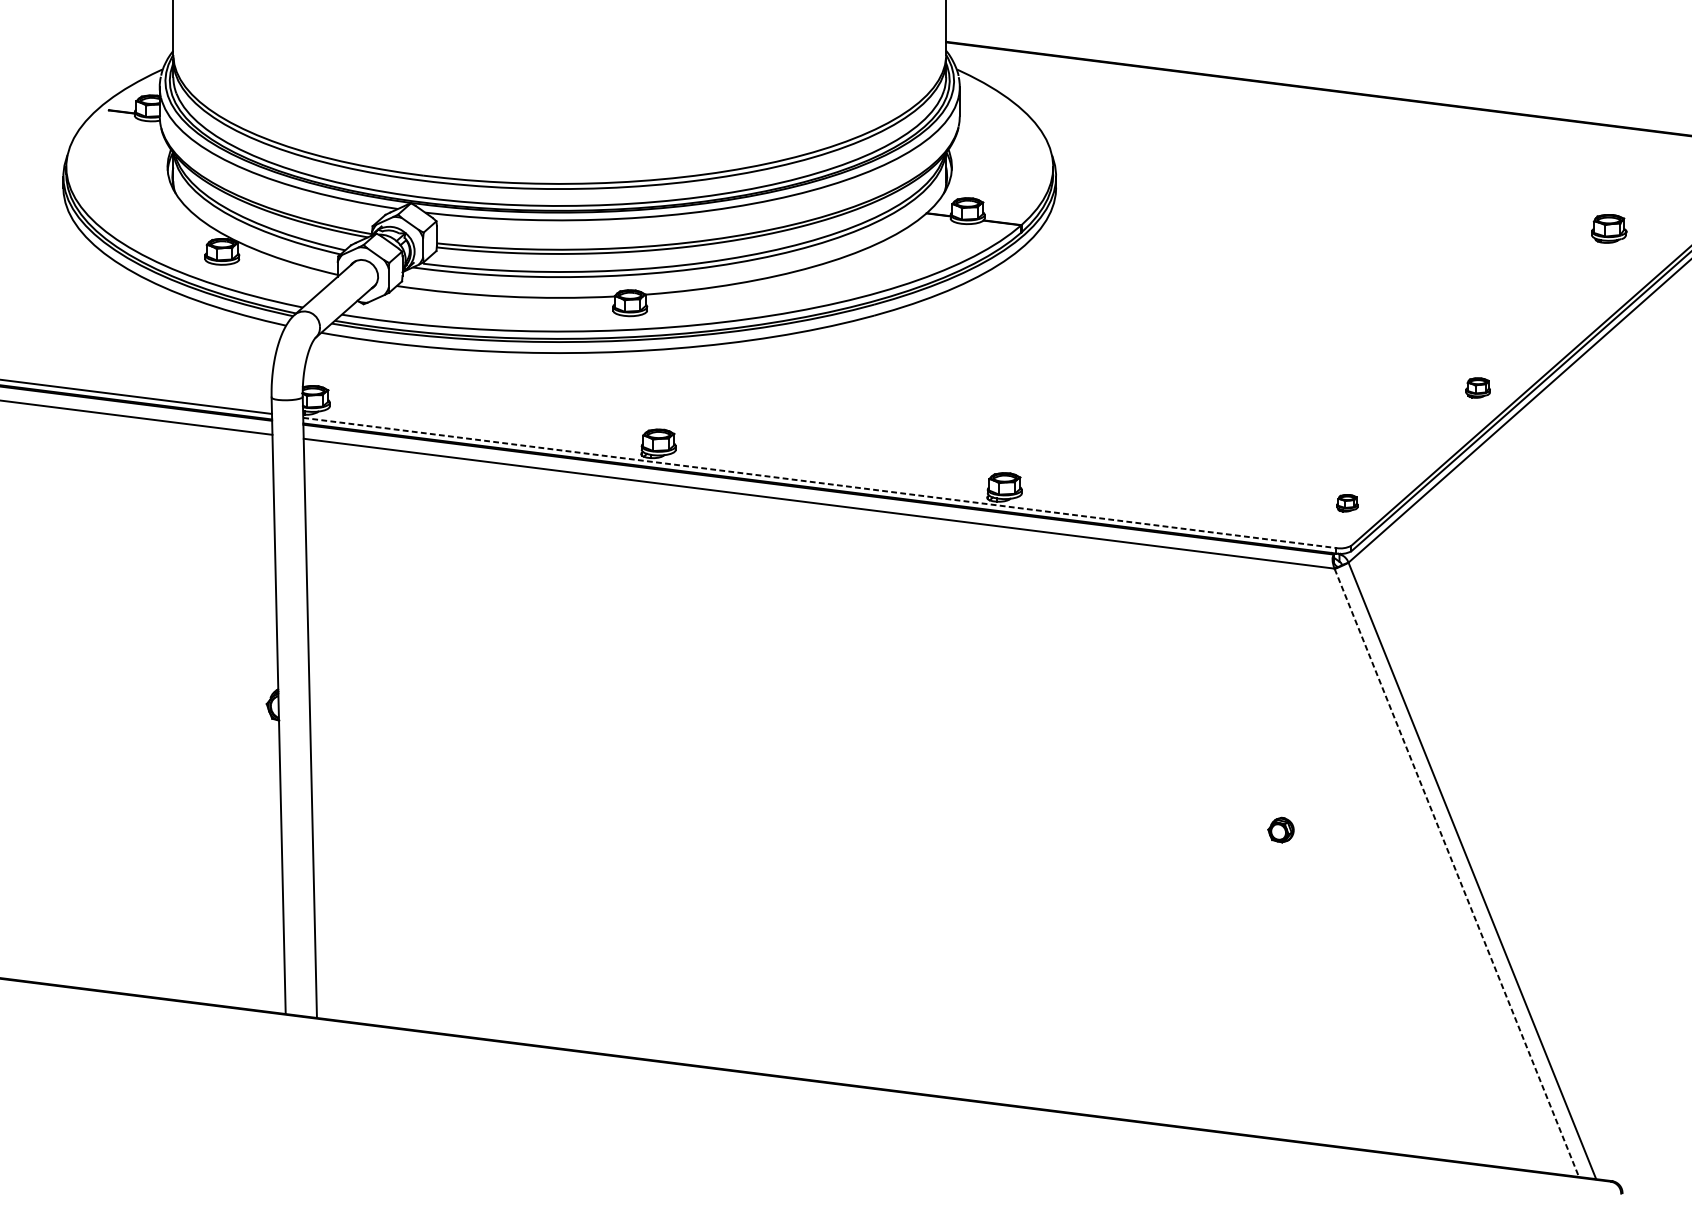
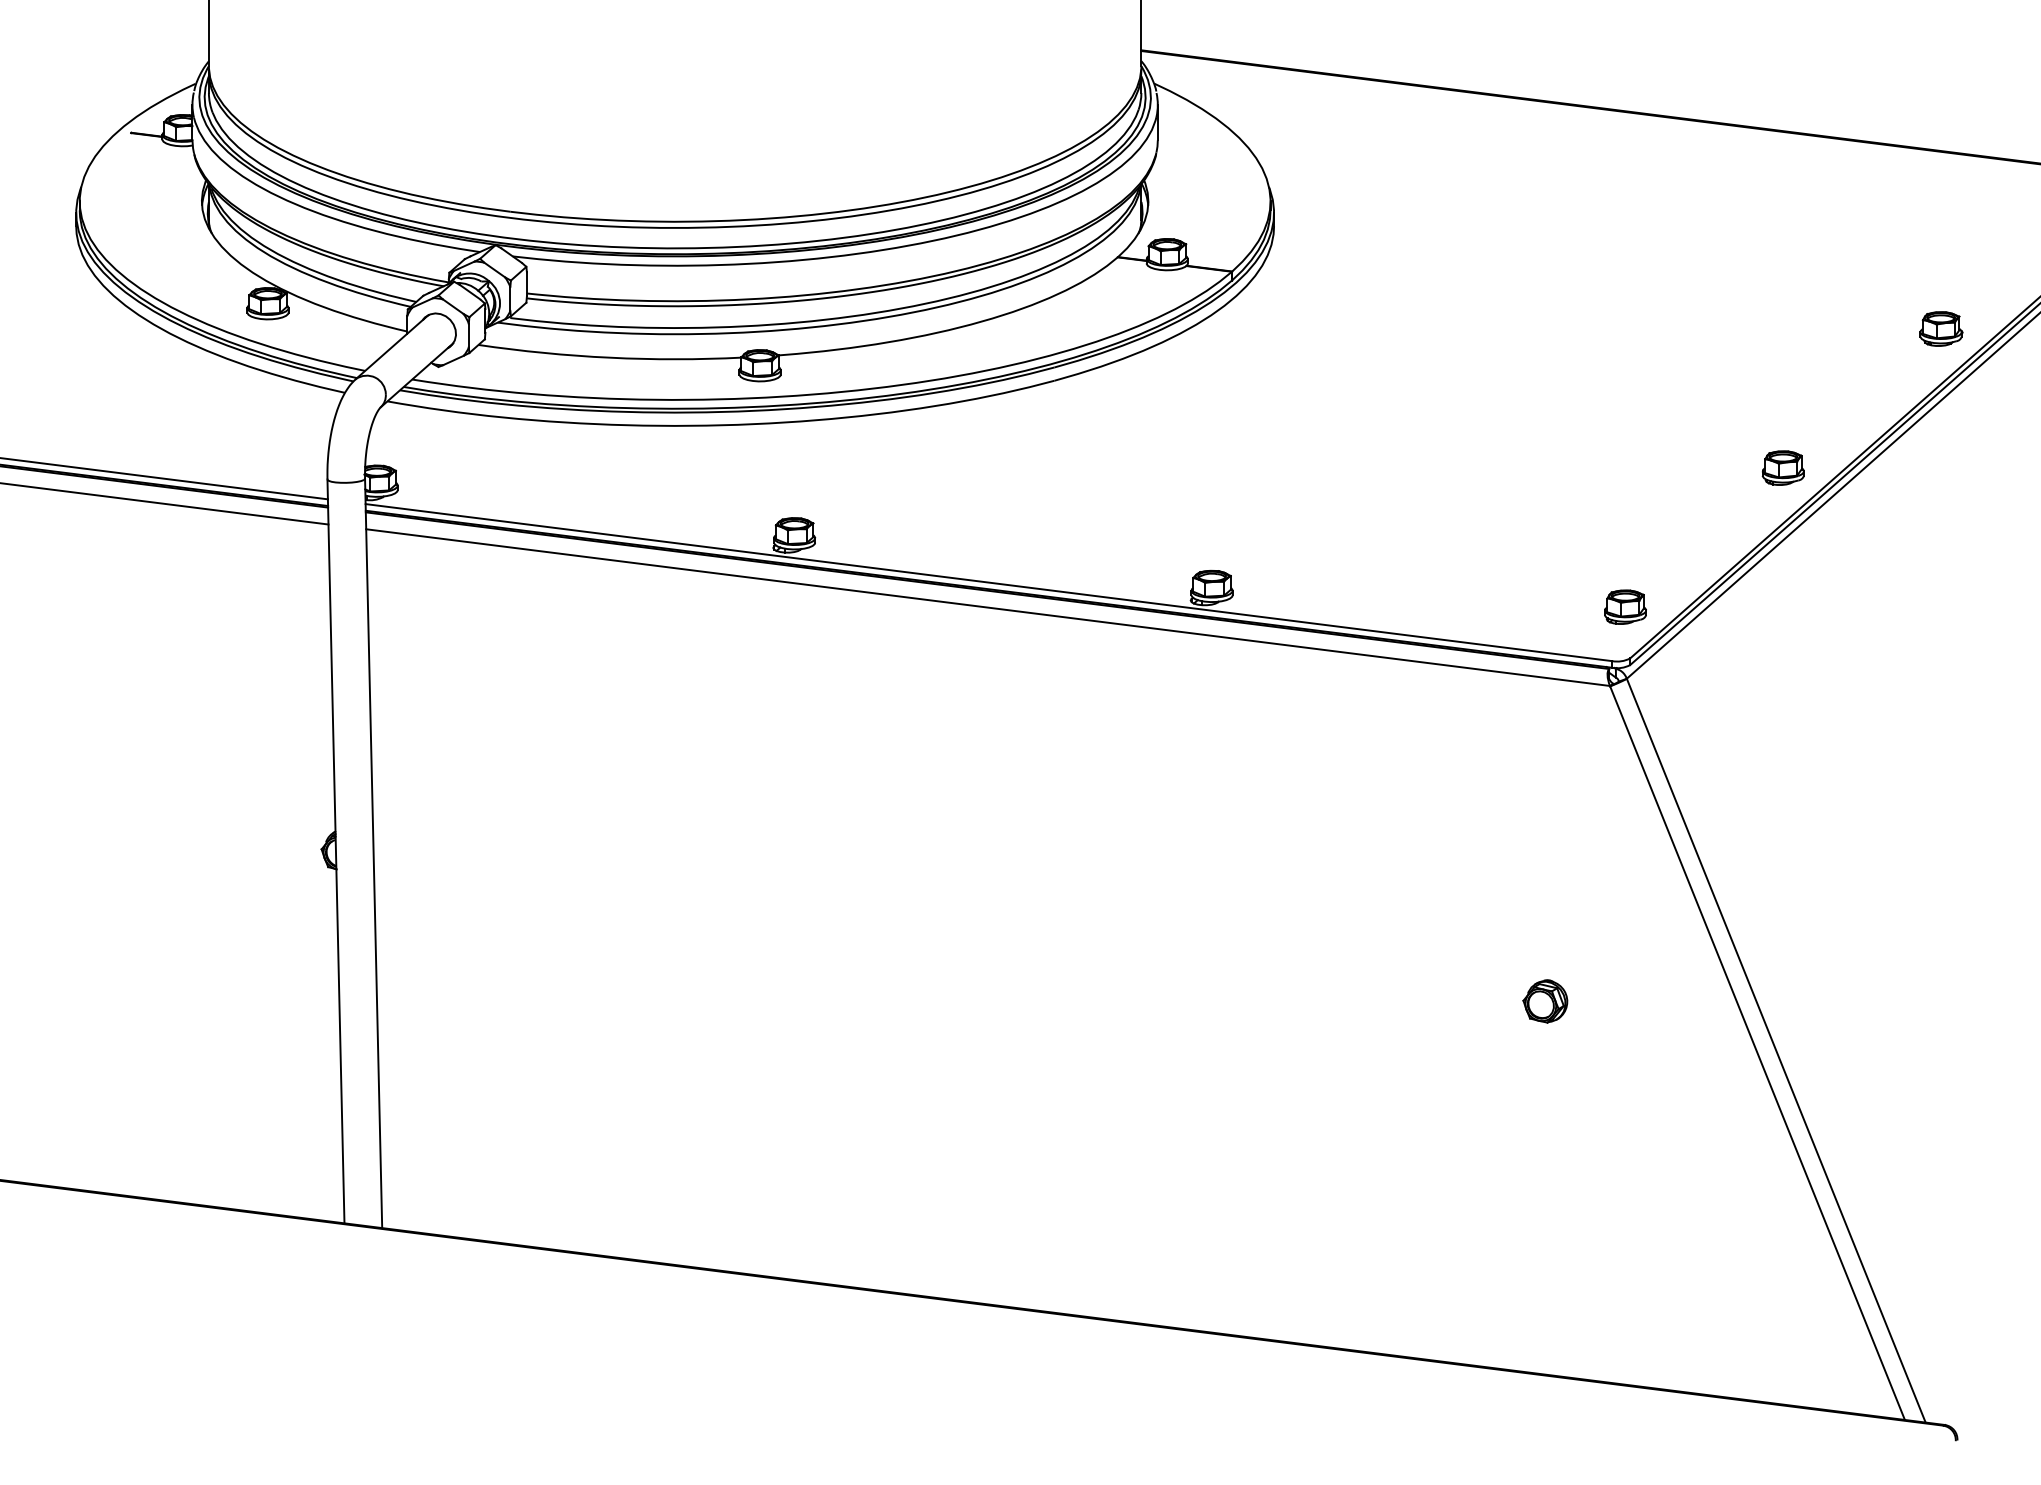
part: (1609, 228) -> (1941, 328), moved
part: (1477, 387) -> (1782, 467), size x1.43
line: (820, 482) -> (989, 582), dashed -> solid
part: (1347, 502) -> (1625, 606), size x1.67
part: (1281, 830) -> (1545, 1001), size x1.43
line: (1456, 873) -> (1757, 1053), dashed -> solid

